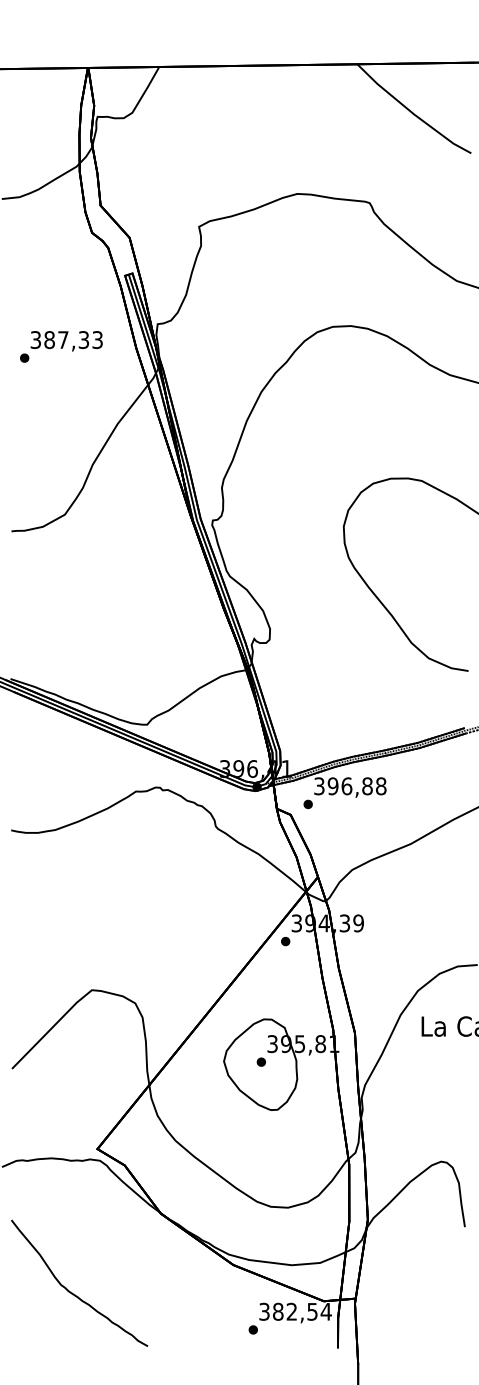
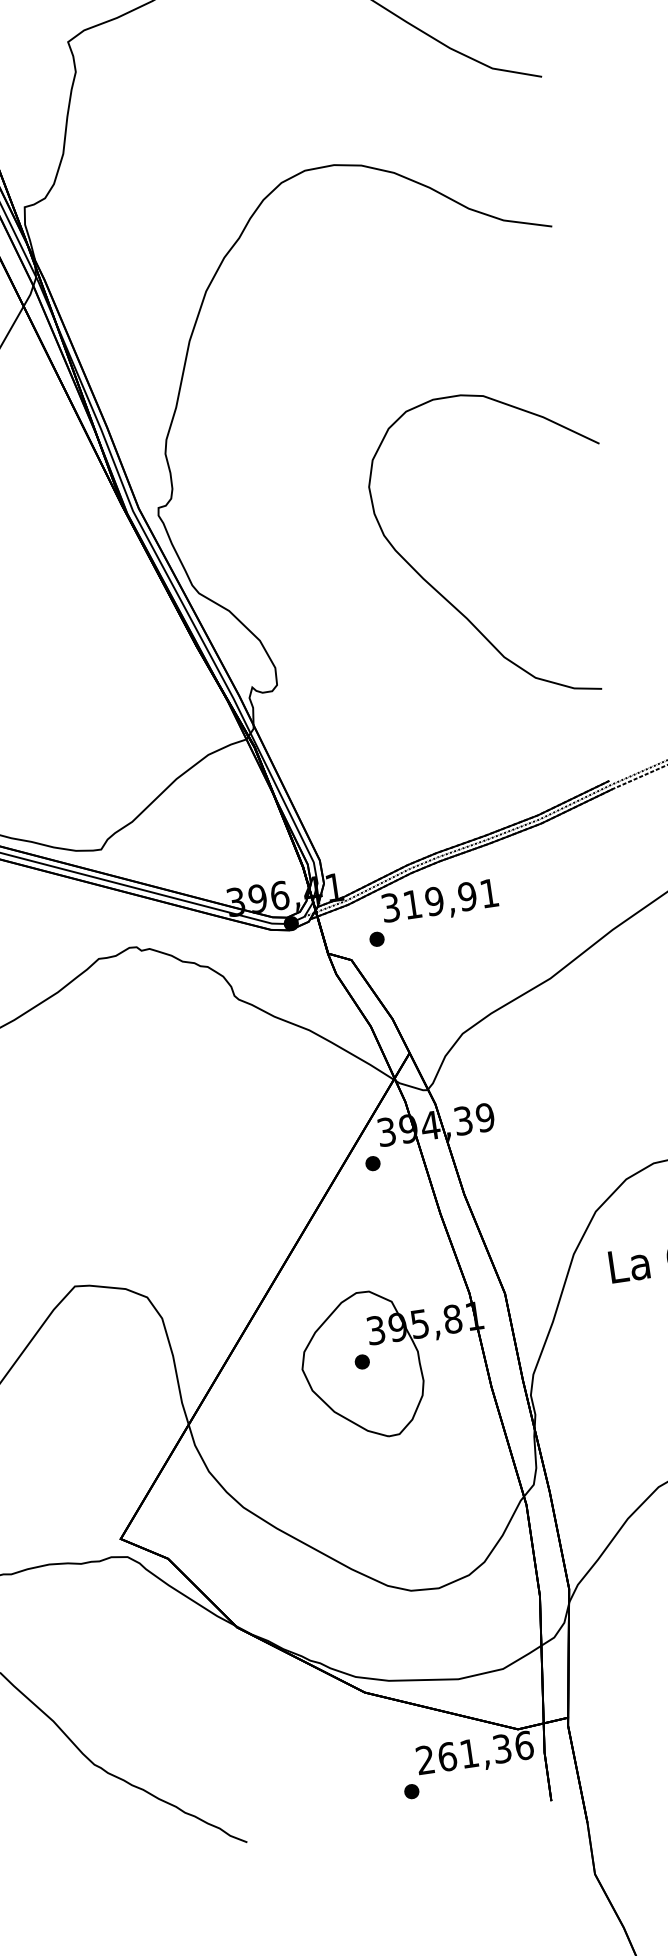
text: (356, 786) -> (450, 899), 396,88 -> 319,91
text: (295, 1311) -> (474, 1752), 382,54 -> 261,36

